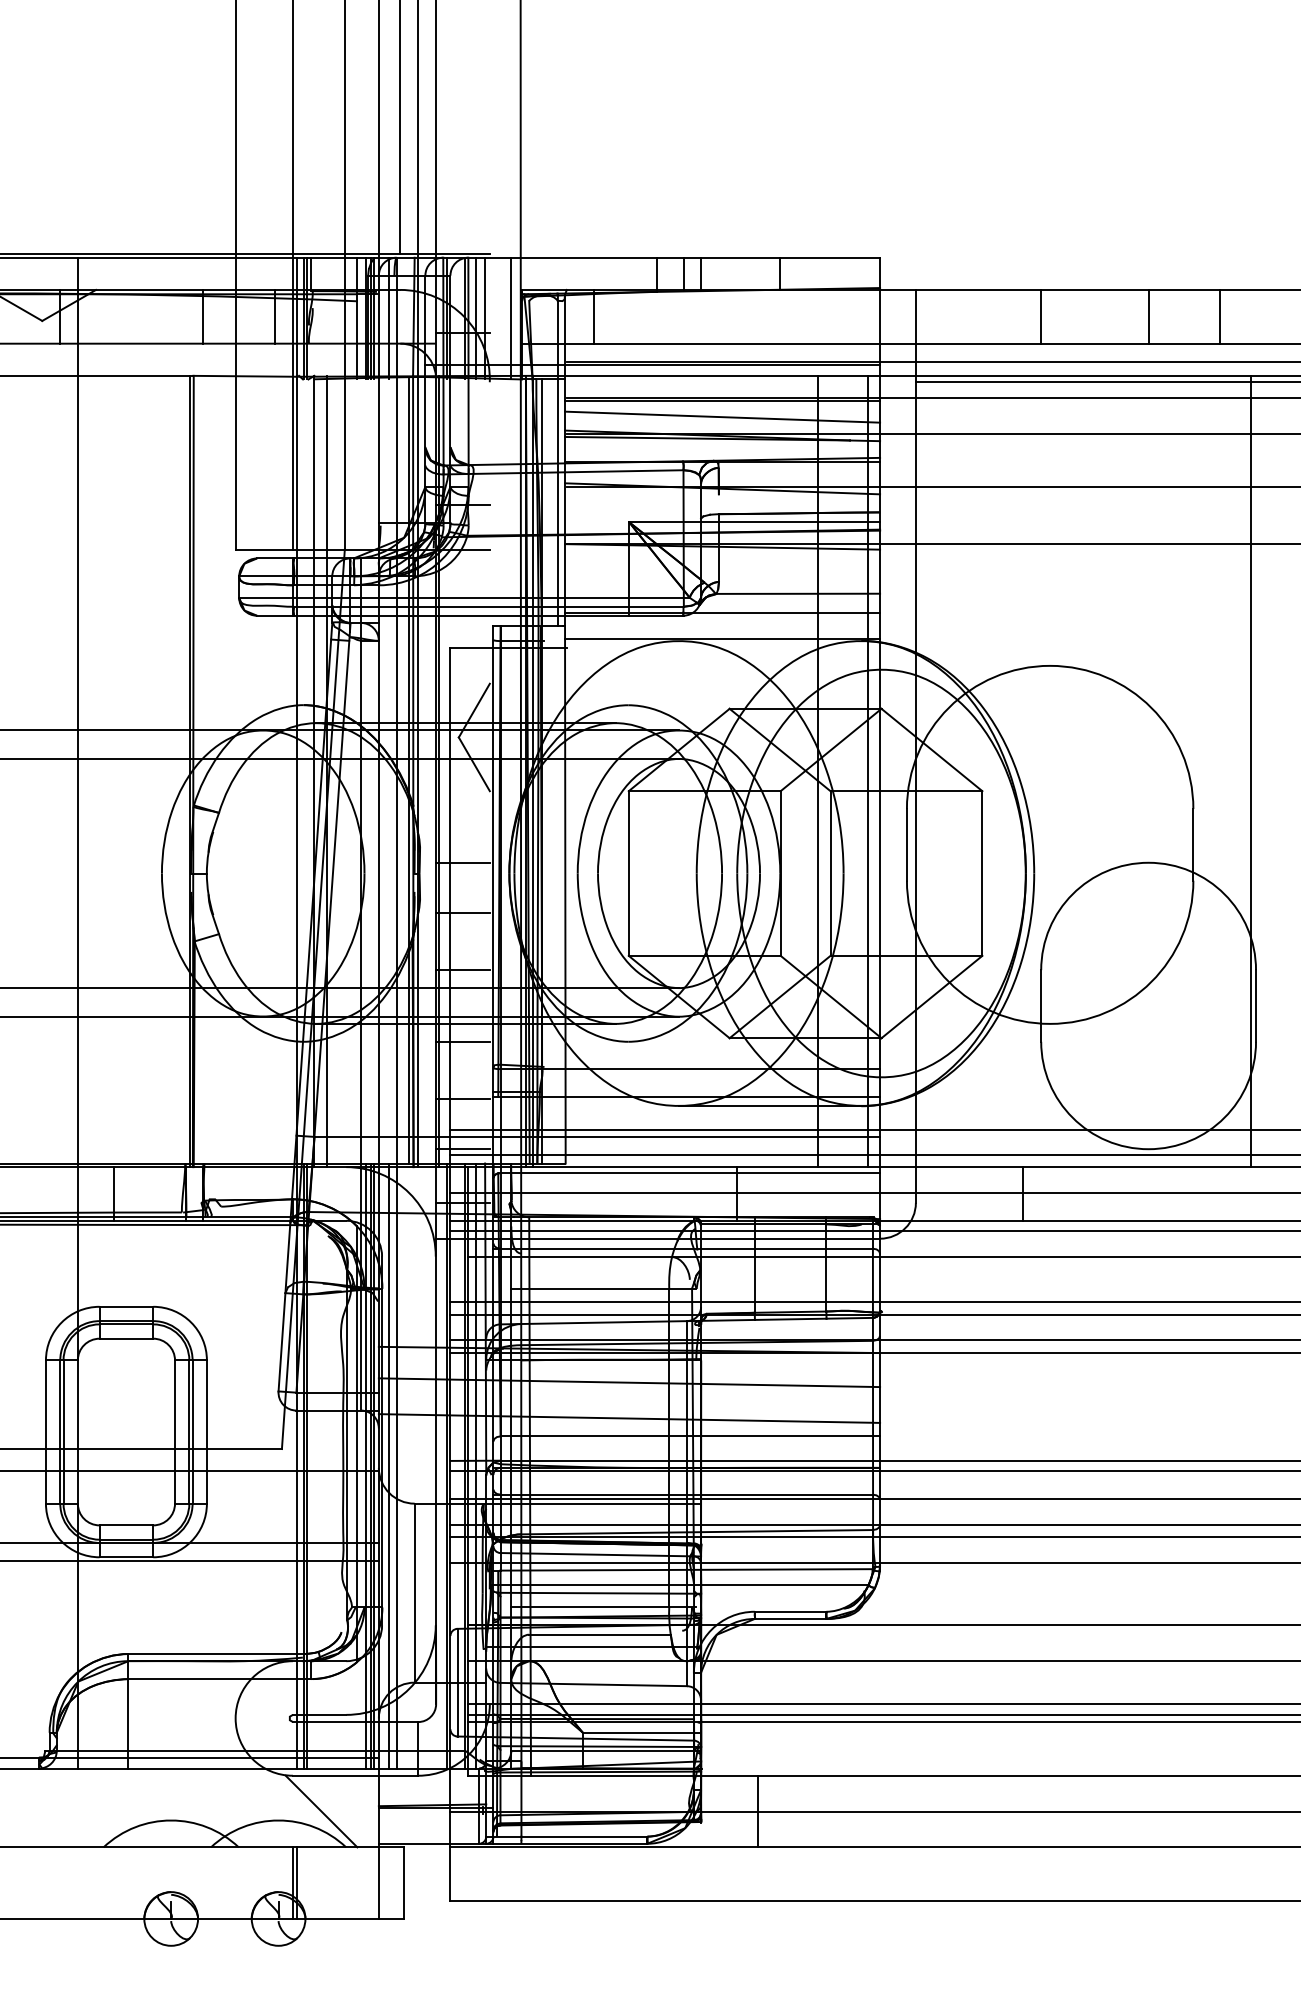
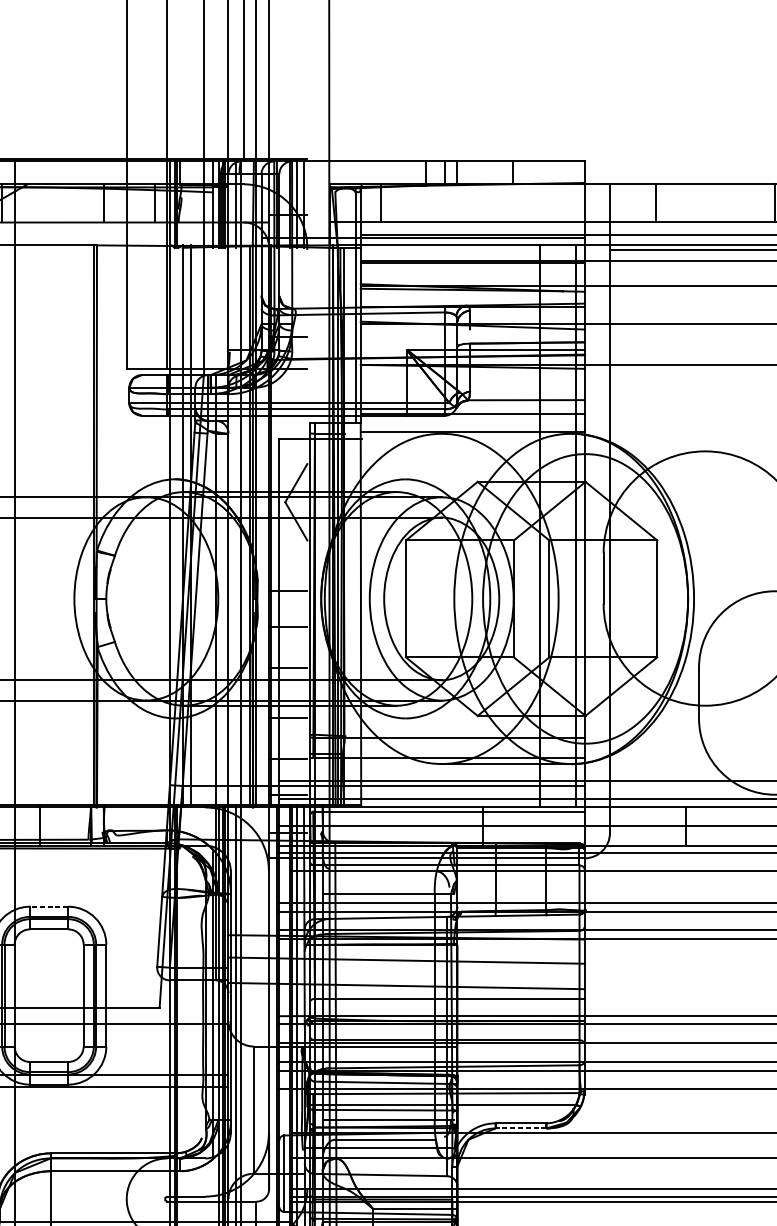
line: (1041, 316) -> (656, 203), moved
line: (511, 318) -> (322, 204), removed
line: (722, 416) -> (472, 274), removed
line: (126, 1306) -> (49, 906), solid -> dashed
line: (790, 1618) -> (520, 1128), solid -> dashed

